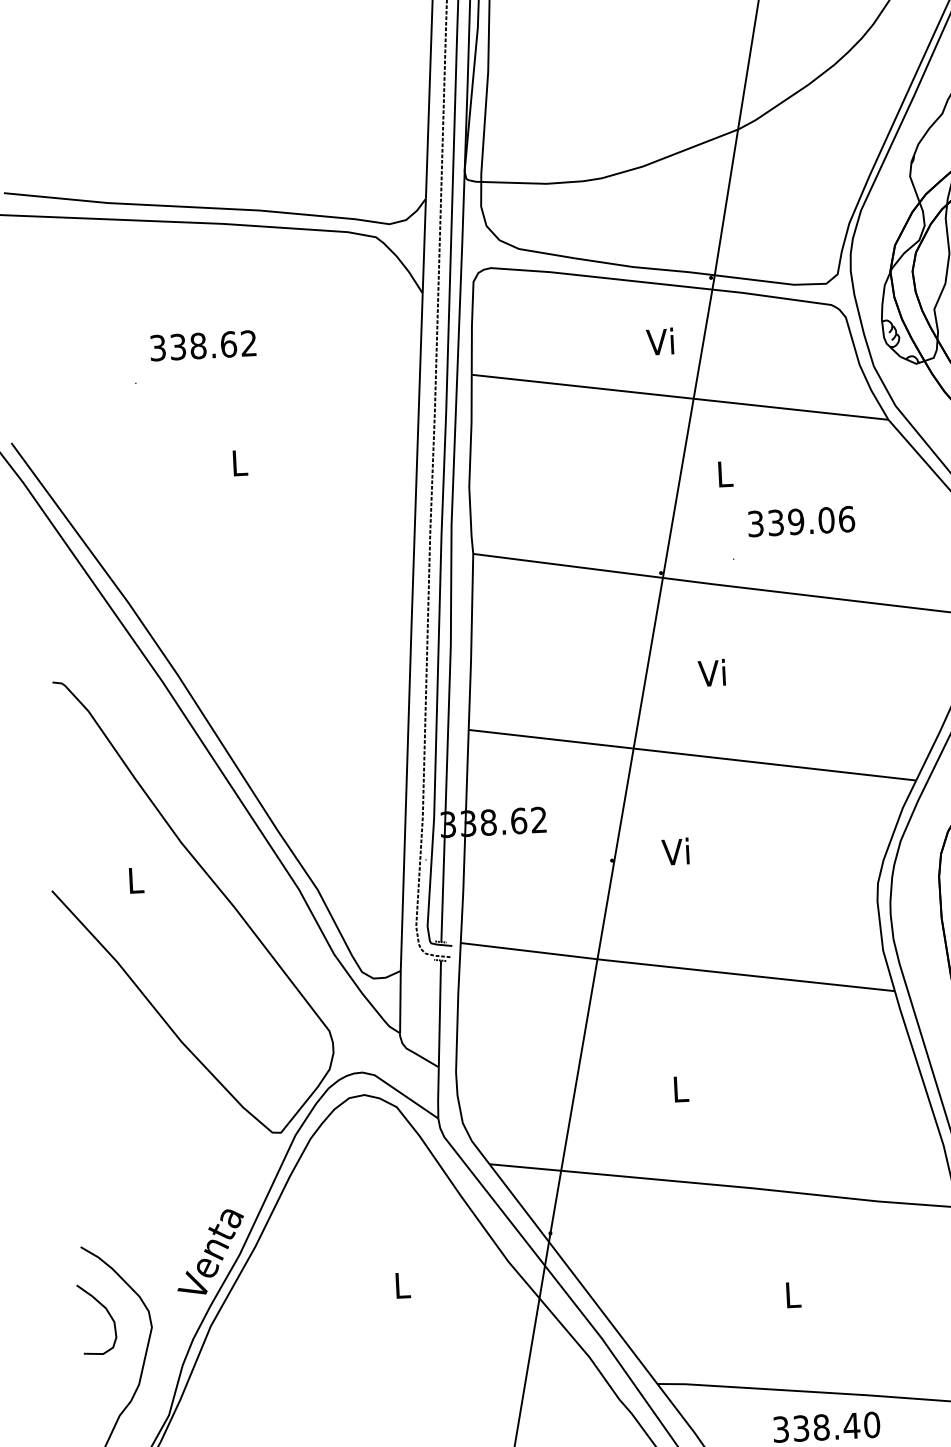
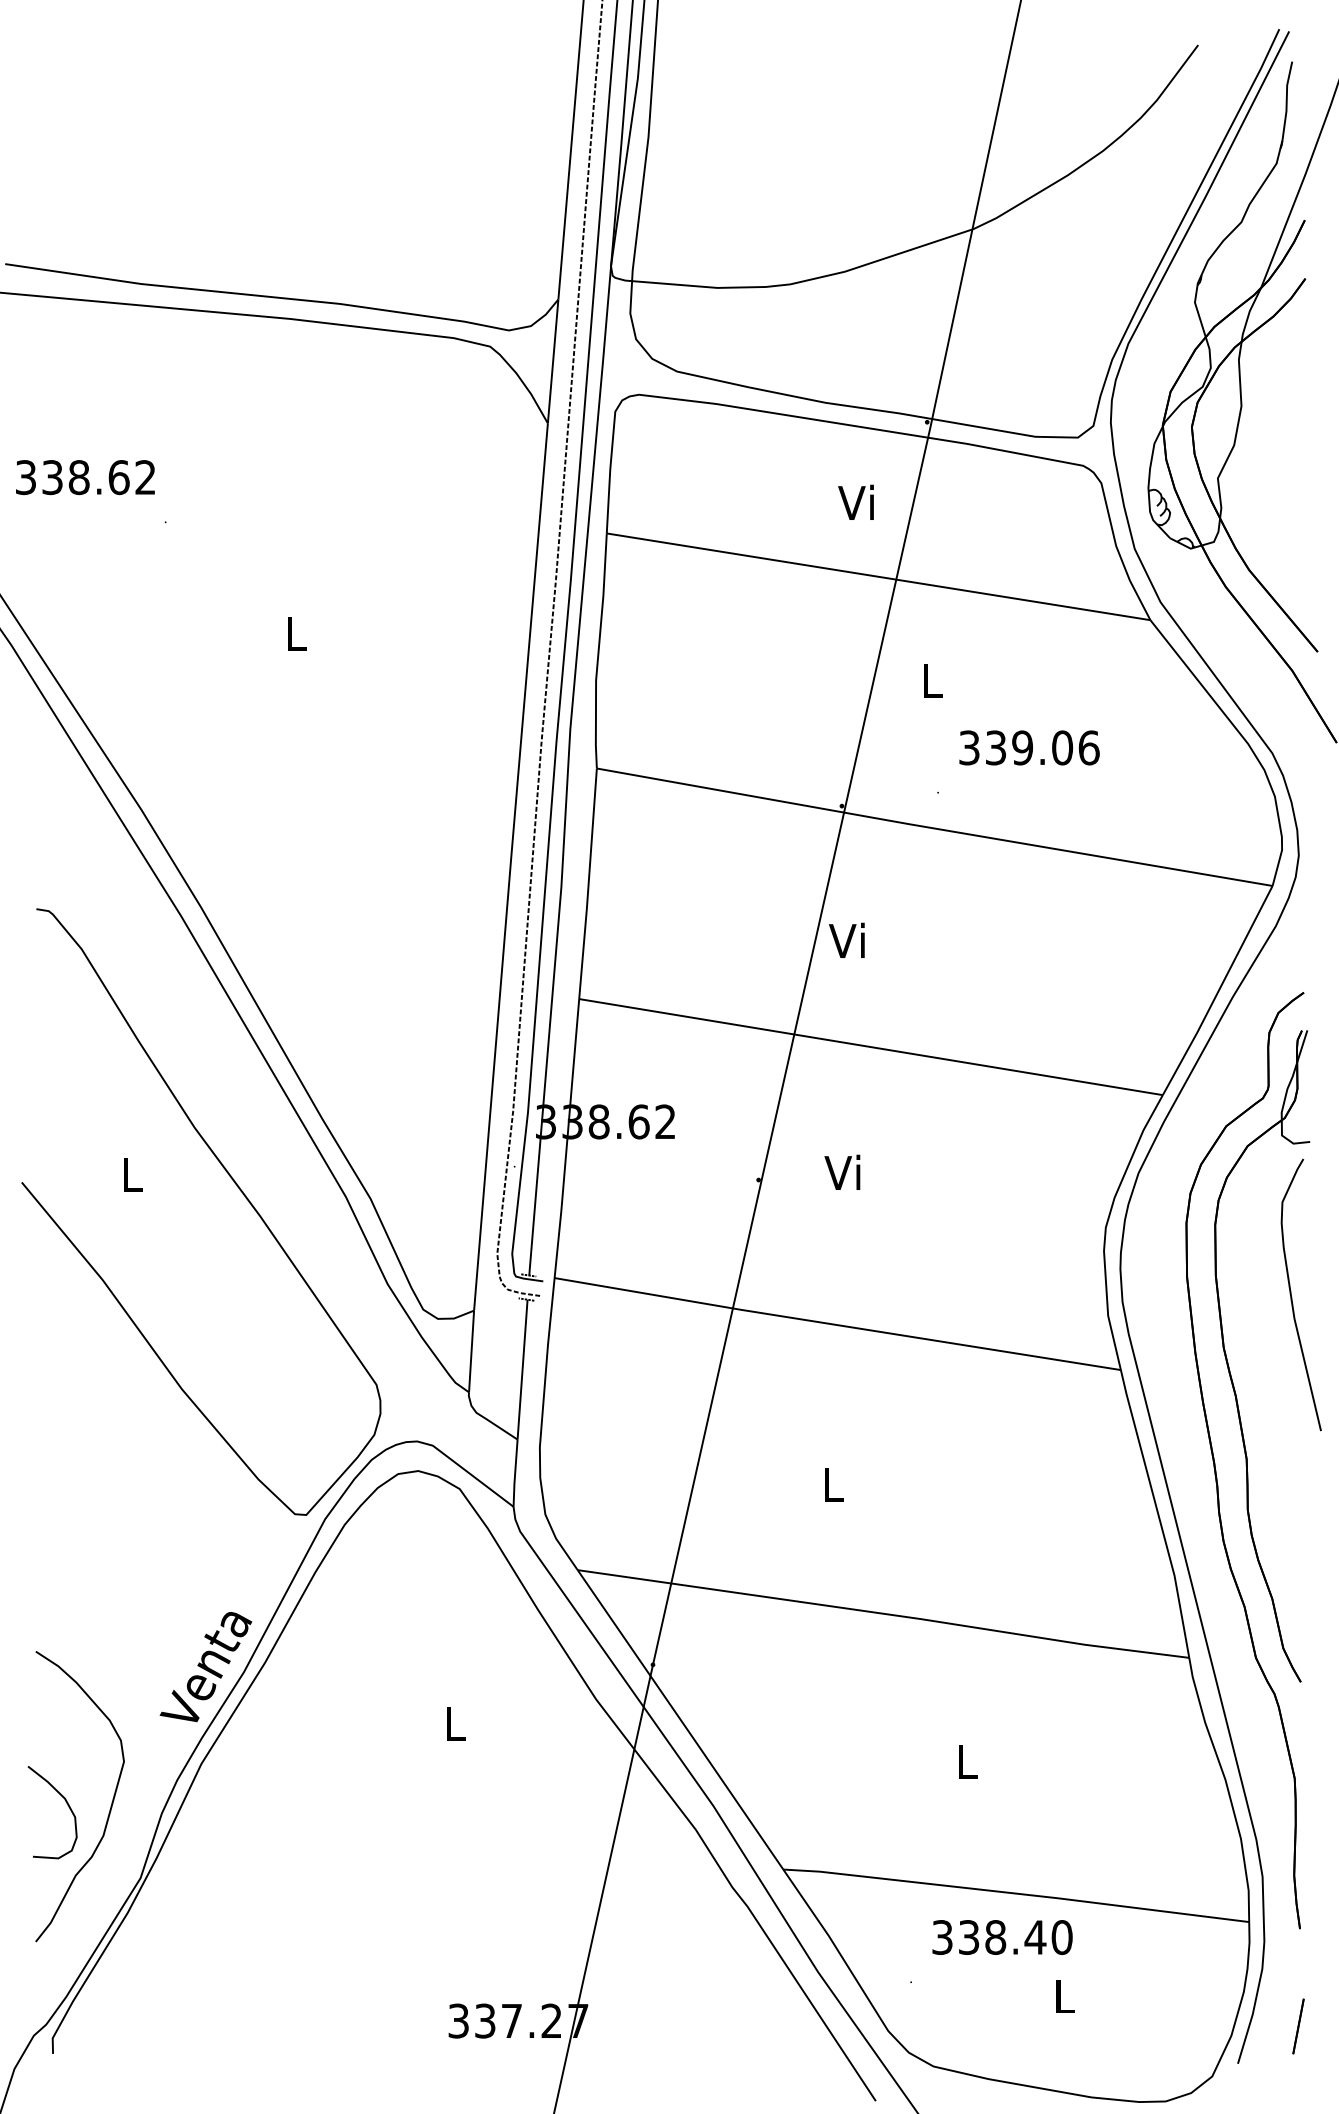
text: (203, 345) -> (85, 477), moved
text: (711, 672) -> (846, 939), moved
curve: (108, 1313) -> (67, 1805), moved

